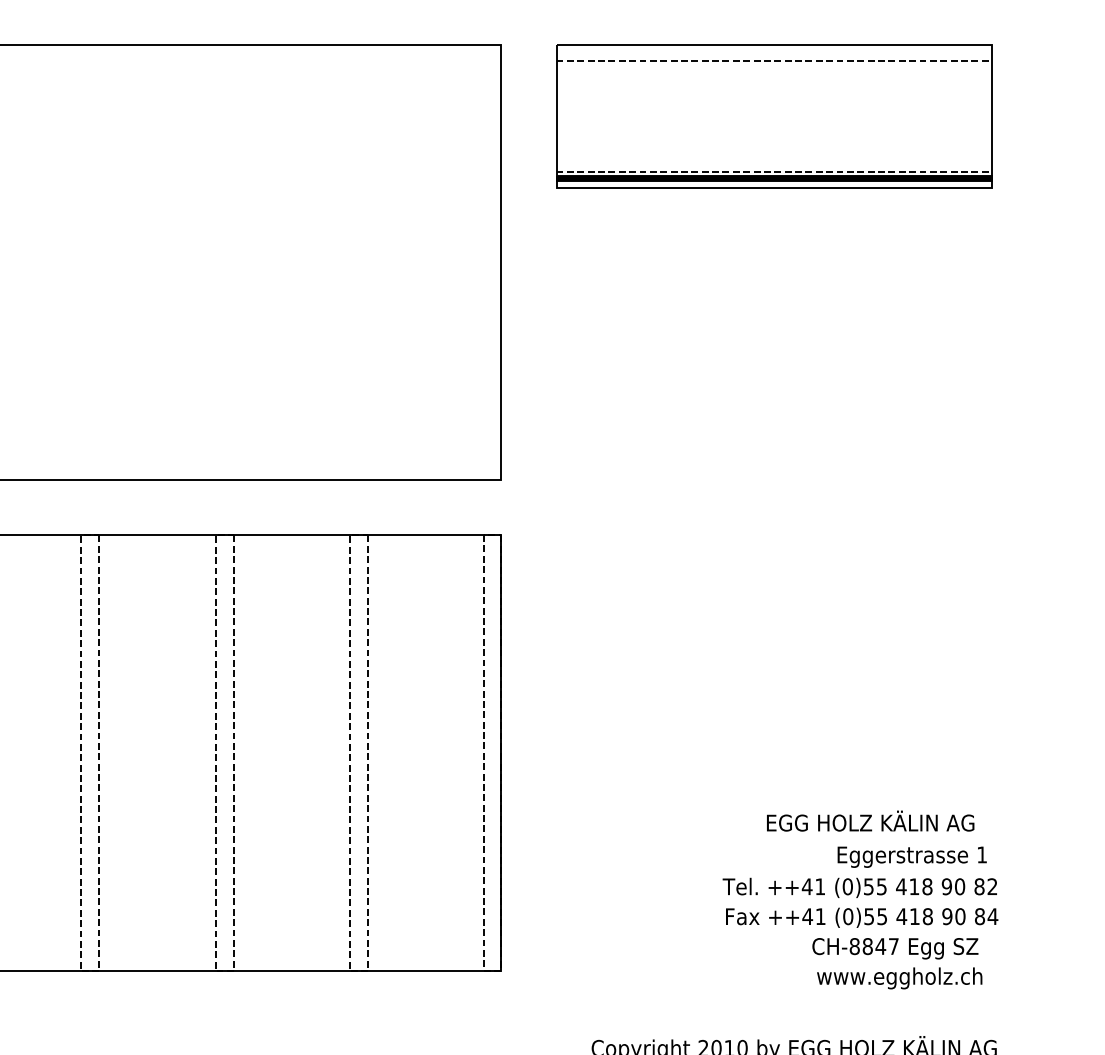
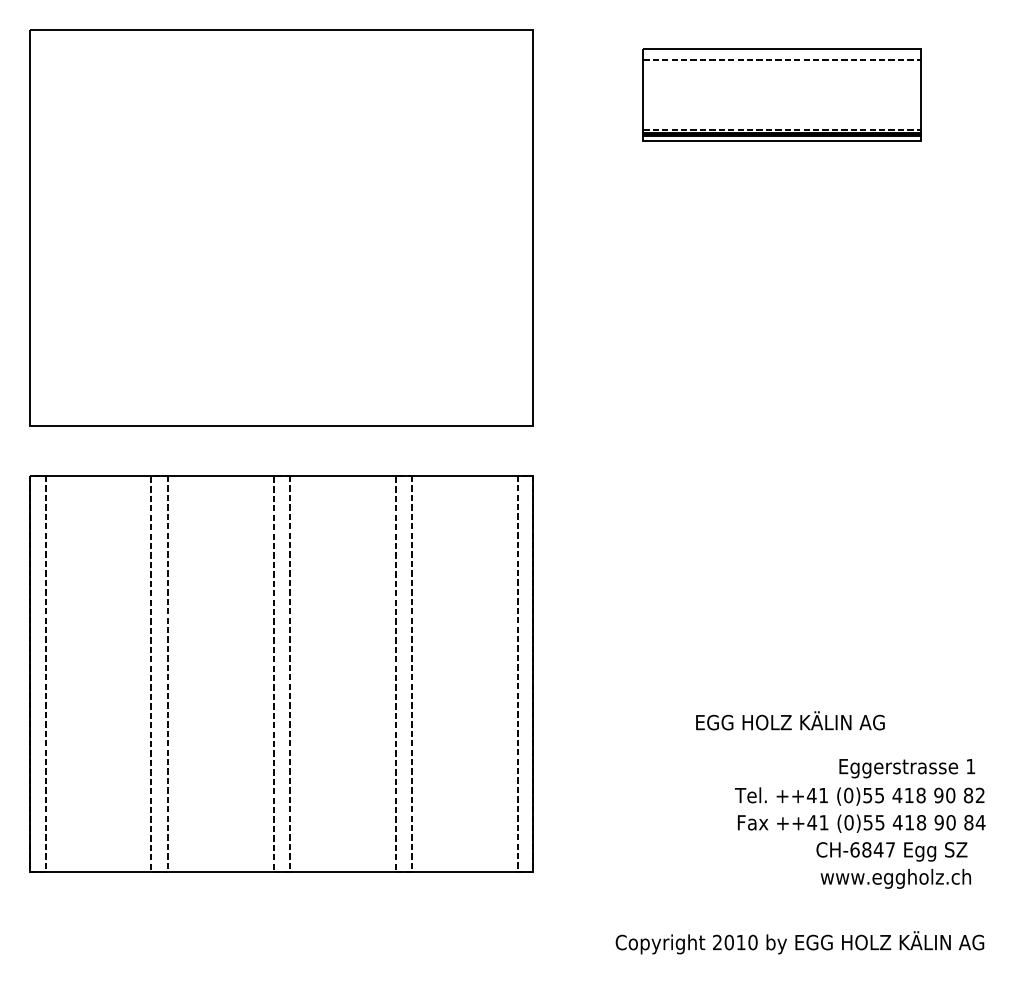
part: (773, 115) -> (781, 94), size x0.7
text: (870, 820) -> (790, 720), moved
text: (854, 946) -> (854, 849), CH-8847 -> CH-6847

